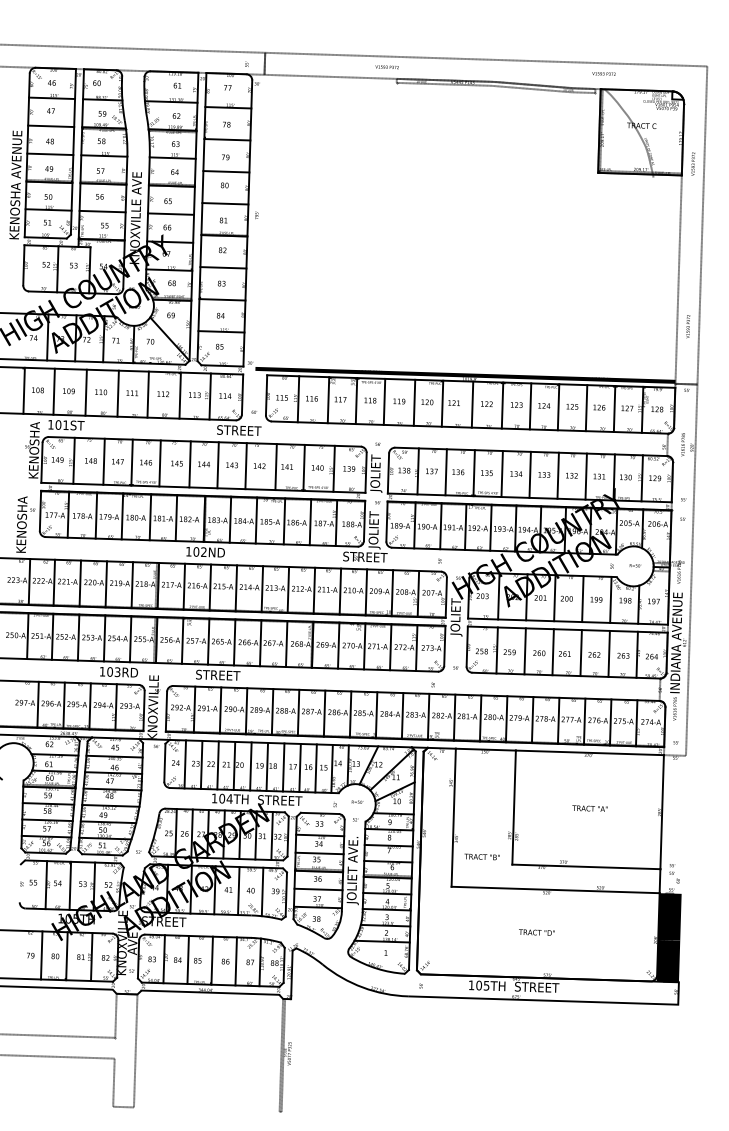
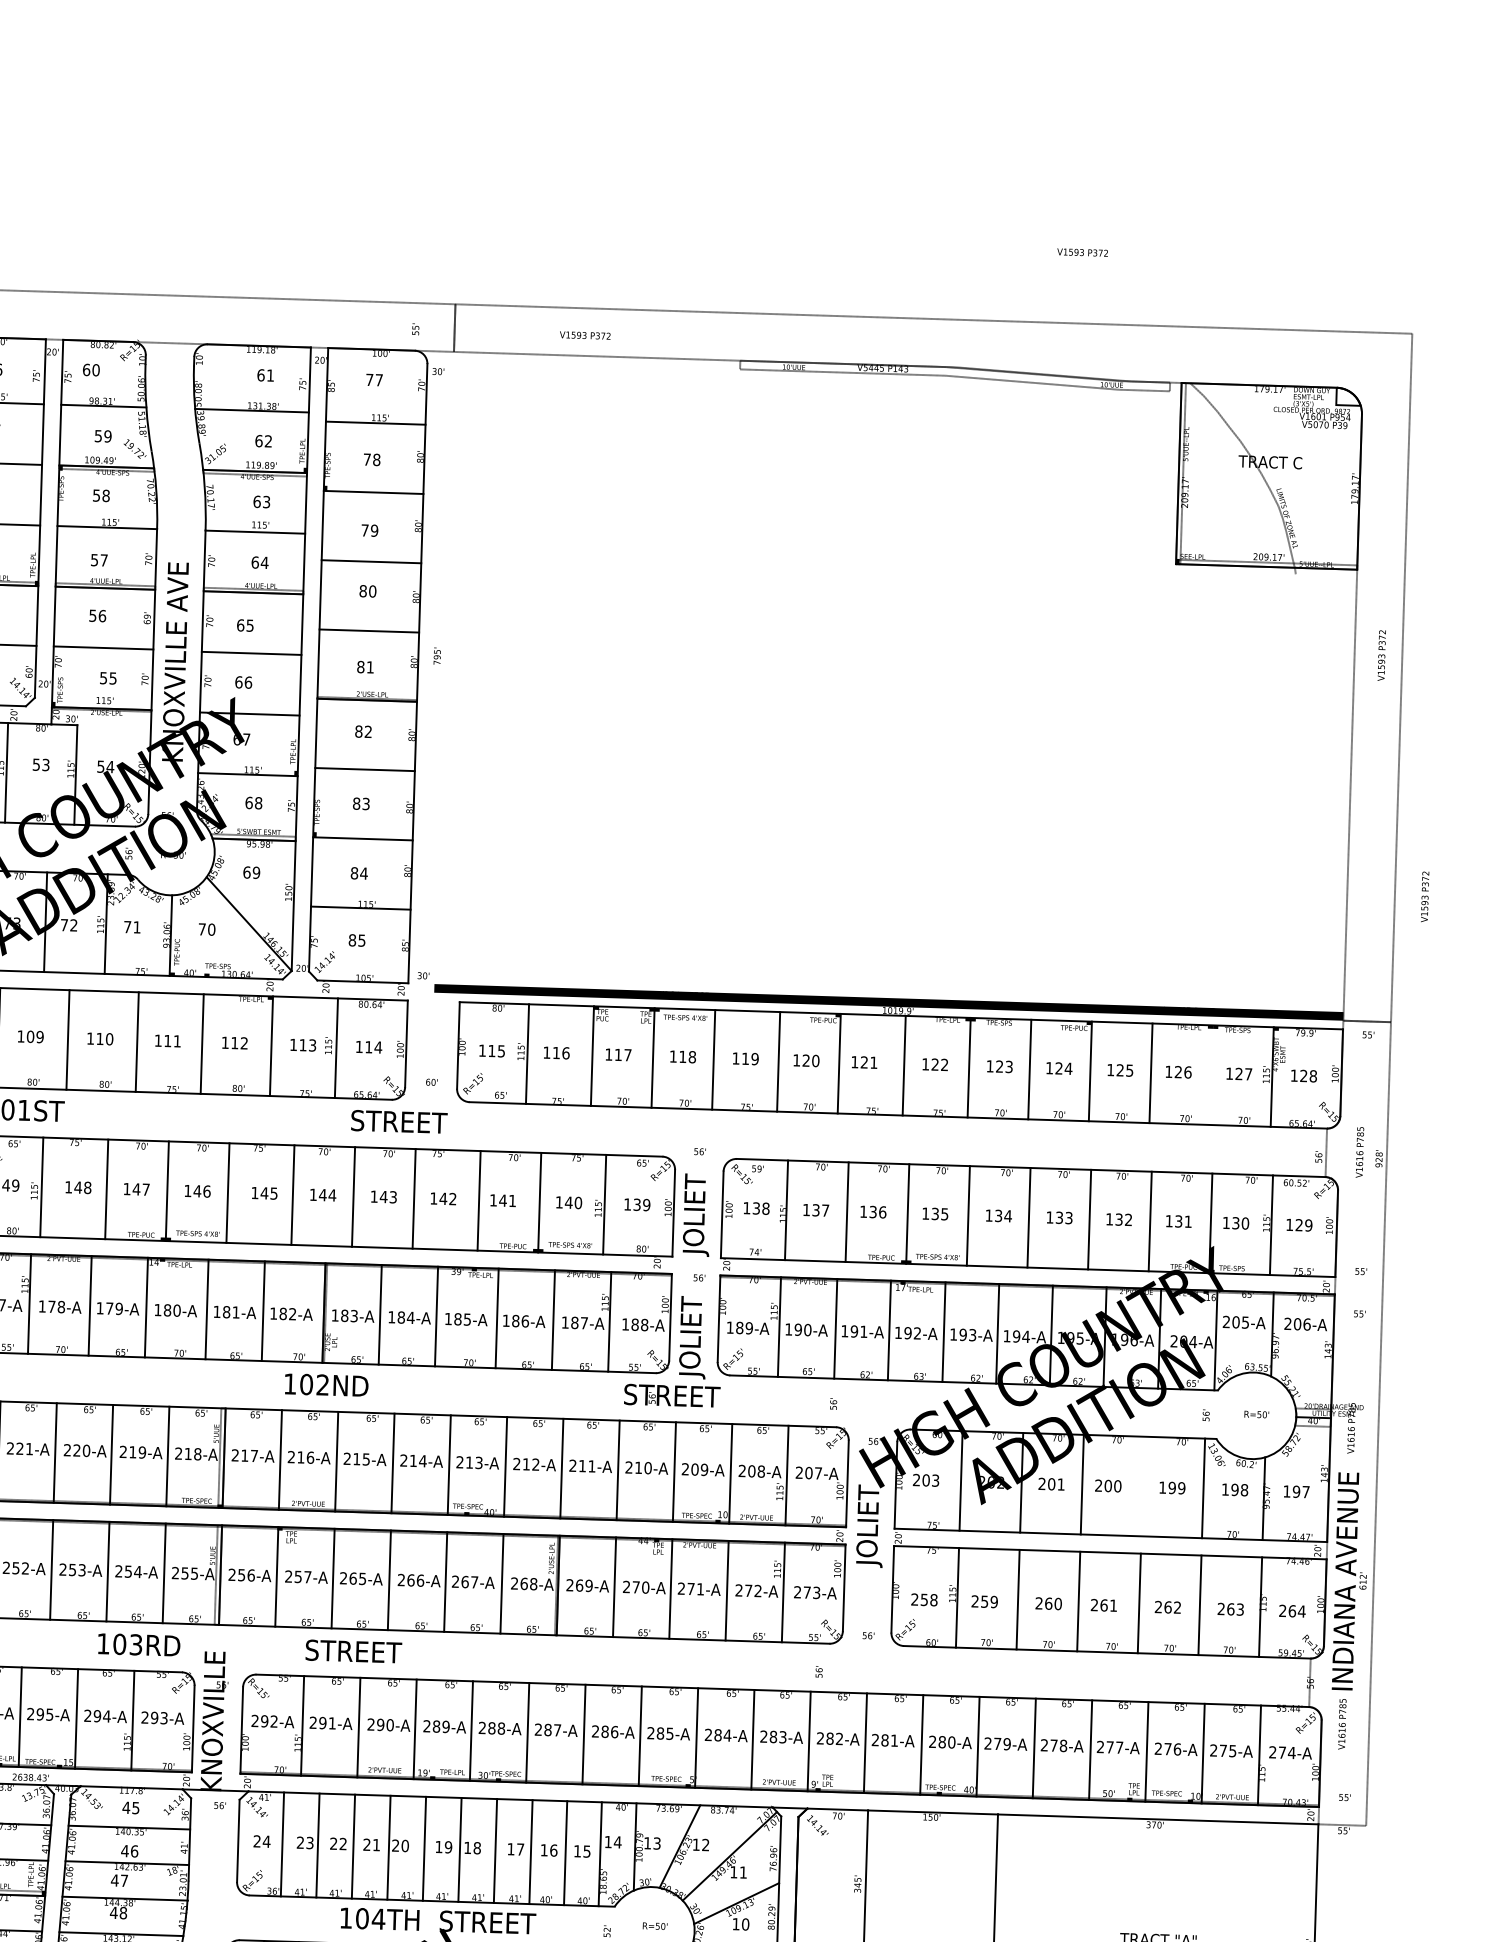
text: (386, 67) -> (583, 336), moved
text: (603, 73) -> (1081, 251), moved
text: (693, 163) -> (1382, 654), moved
text: (688, 326) -> (1425, 896), moved
line: (614, 409) -> (1211, 1076), removed
line: (582, 599) -> (1142, 1487), removed

